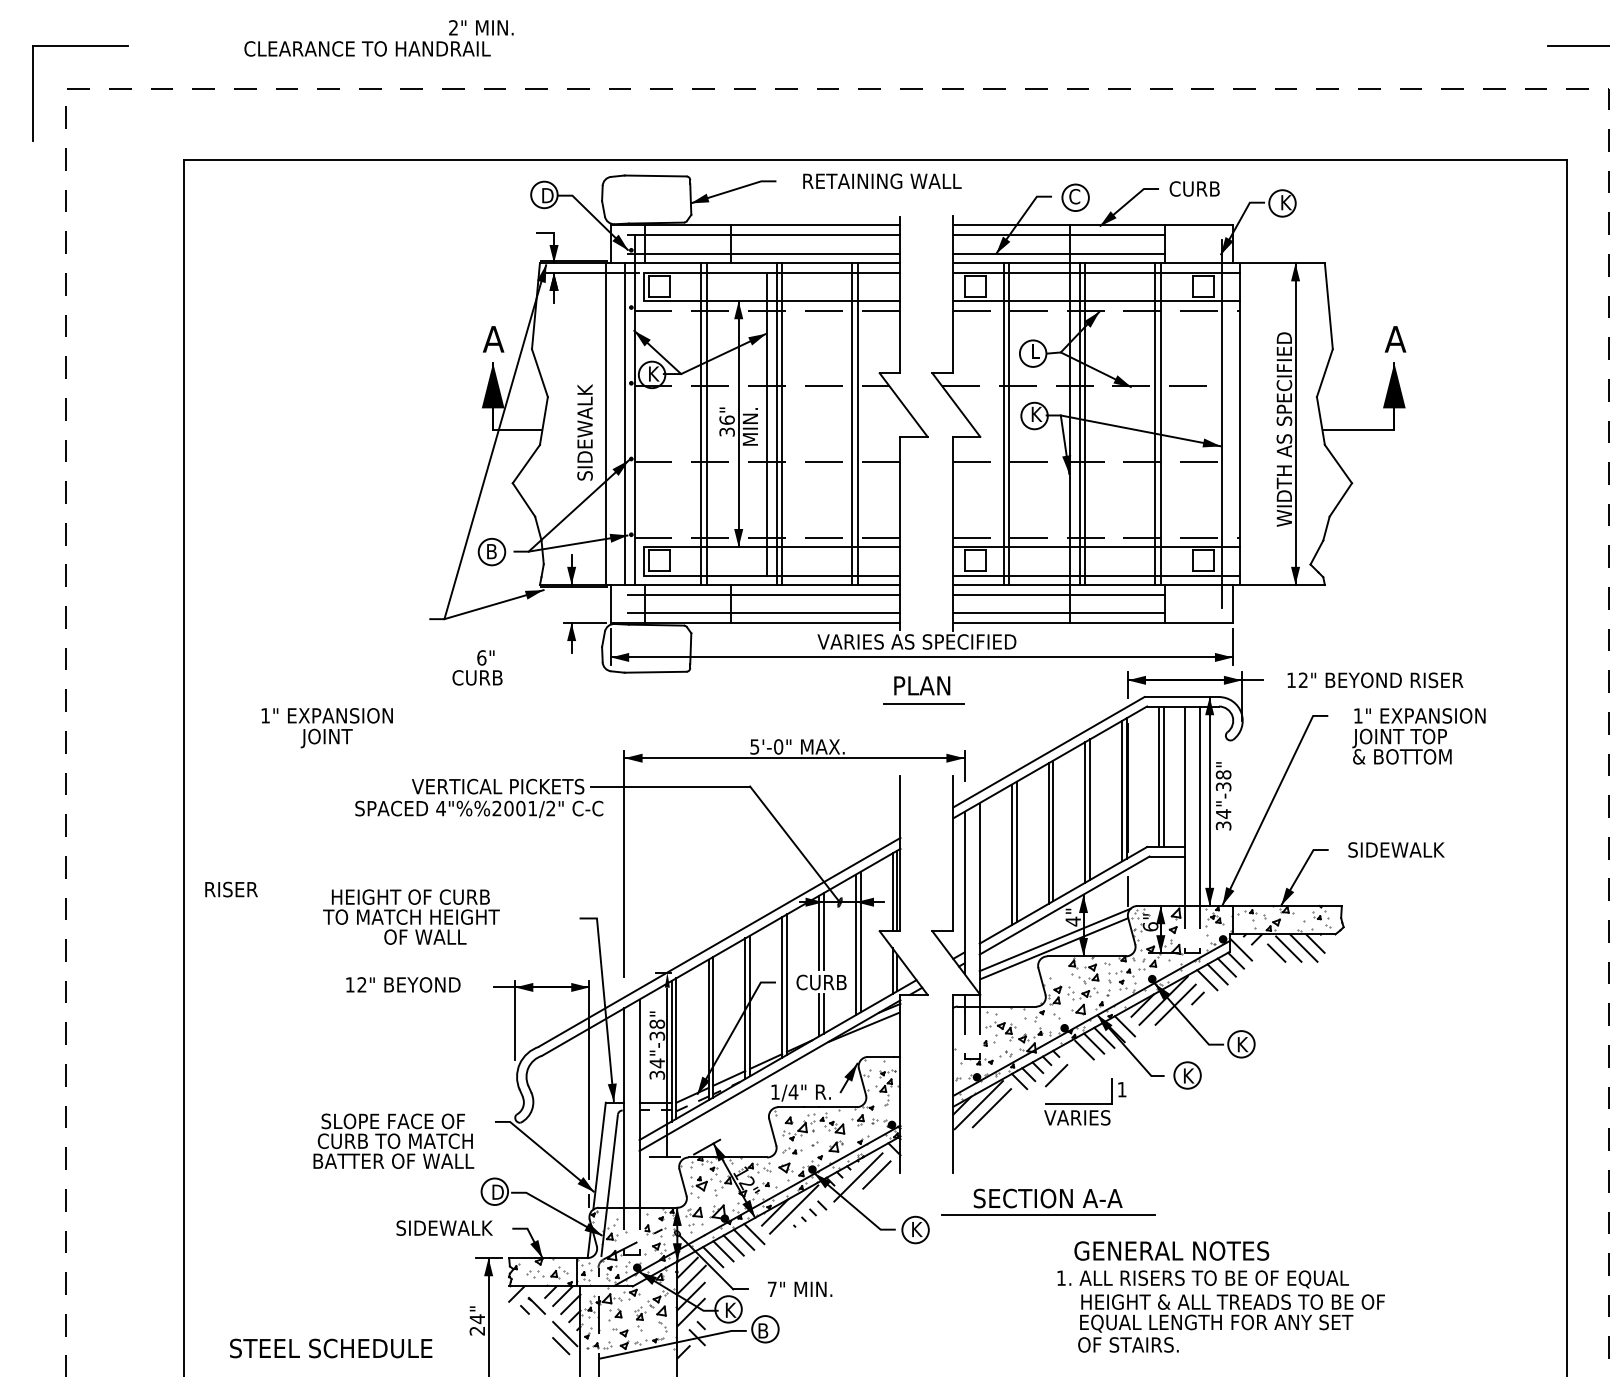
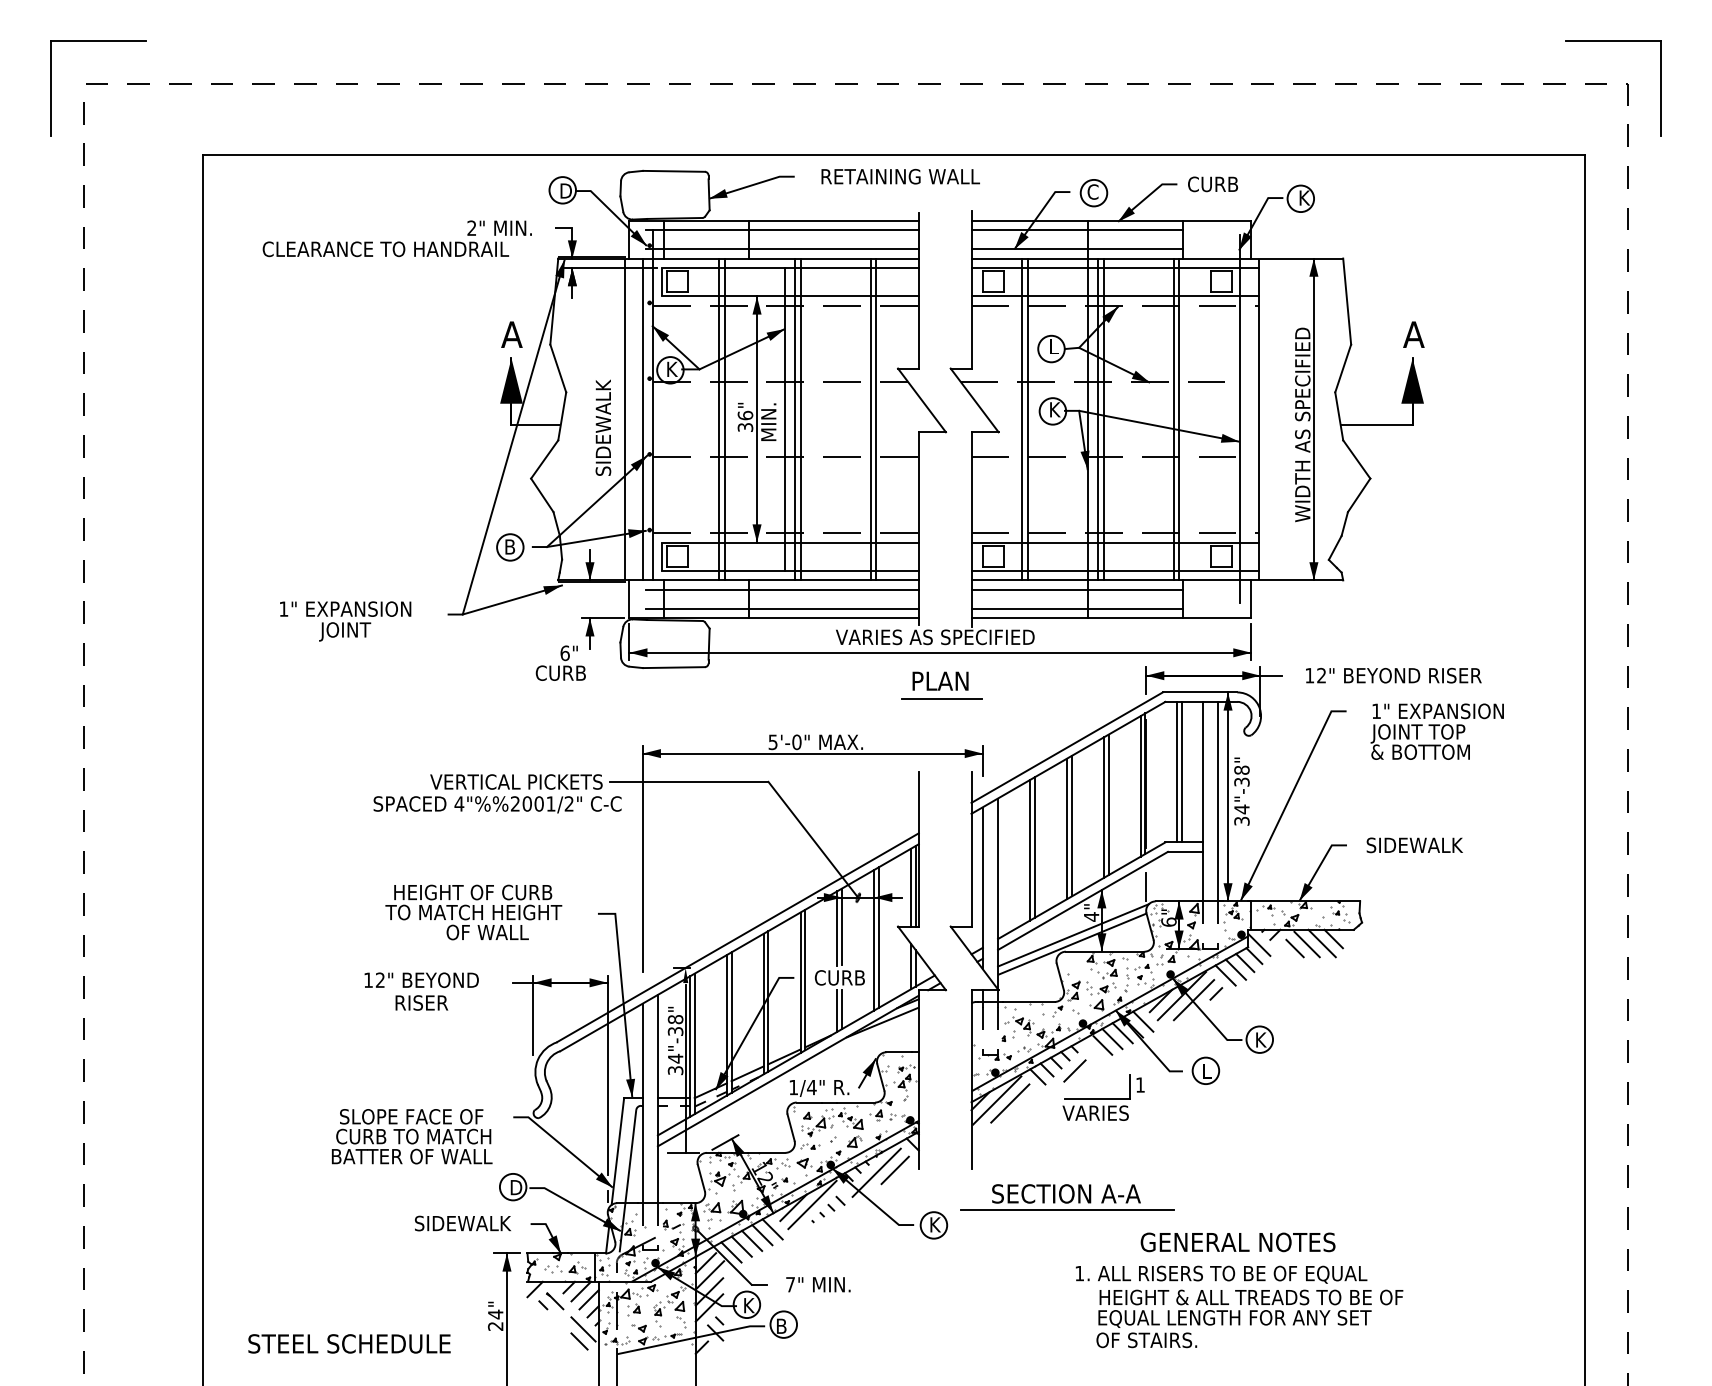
text: (378, 38) -> (396, 238), moved
text: (477, 667) -> (560, 662), moved
text: (327, 728) -> (345, 621), moved
text: (231, 889) -> (421, 1002), moved
text: (411, 917) -> (473, 912), moved
text: (1189, 1075) -> (1207, 1070), K -> L
text: (1171, 1251) -> (1237, 1242), moved

